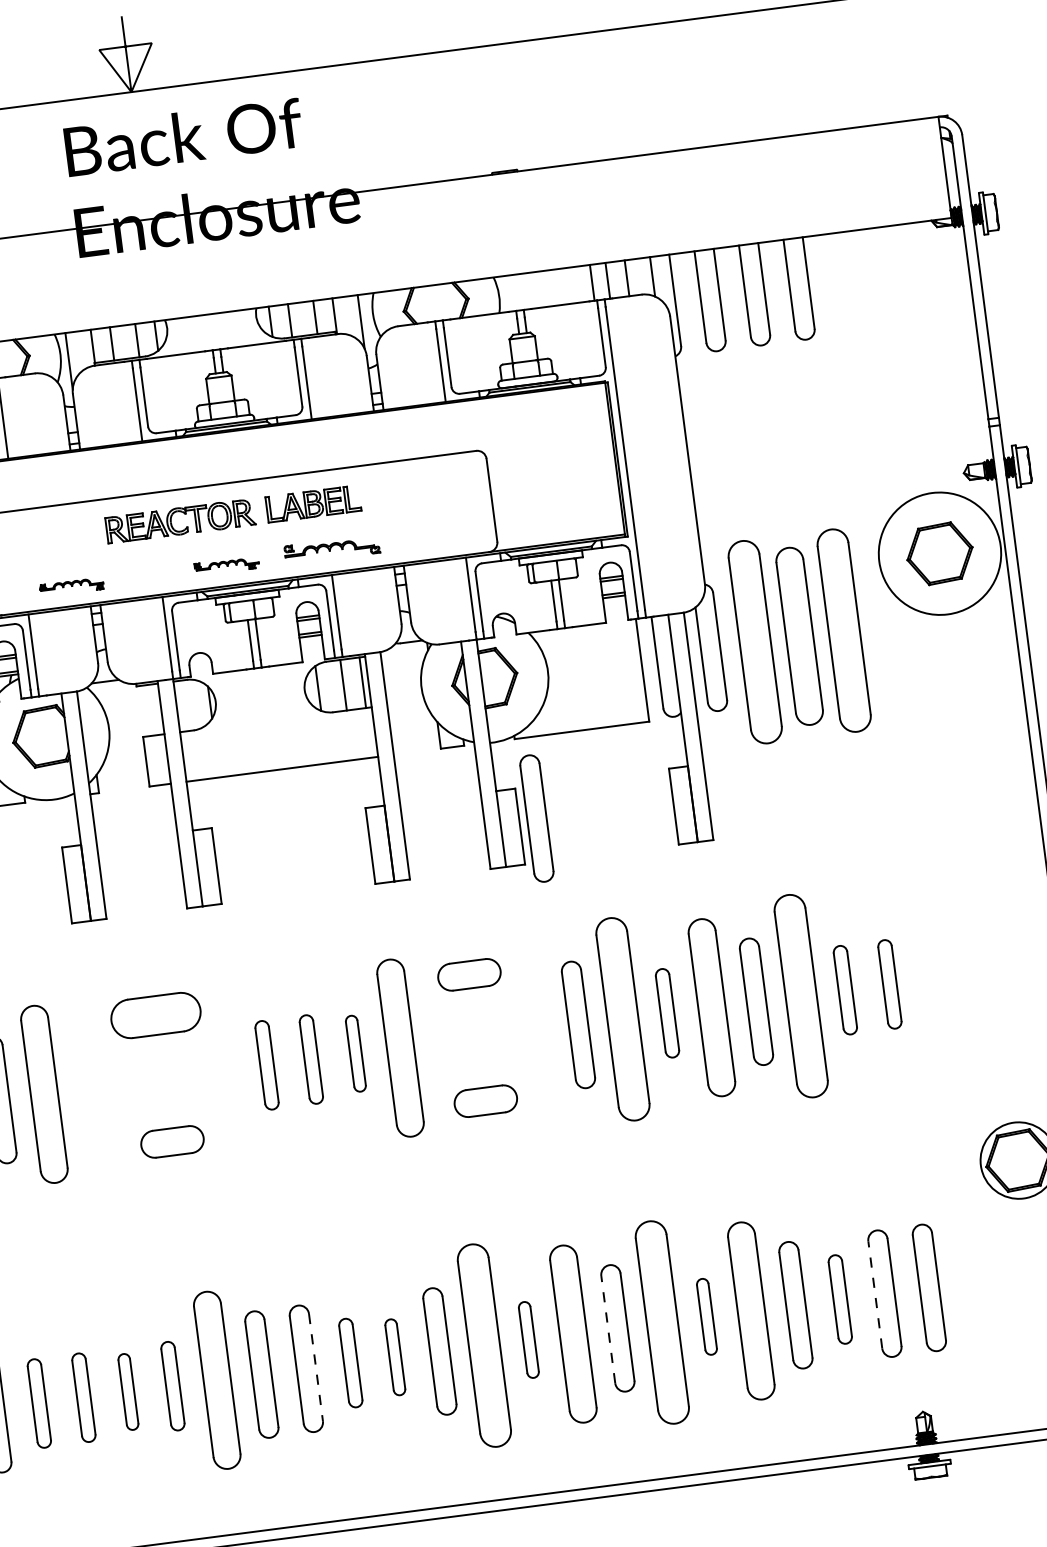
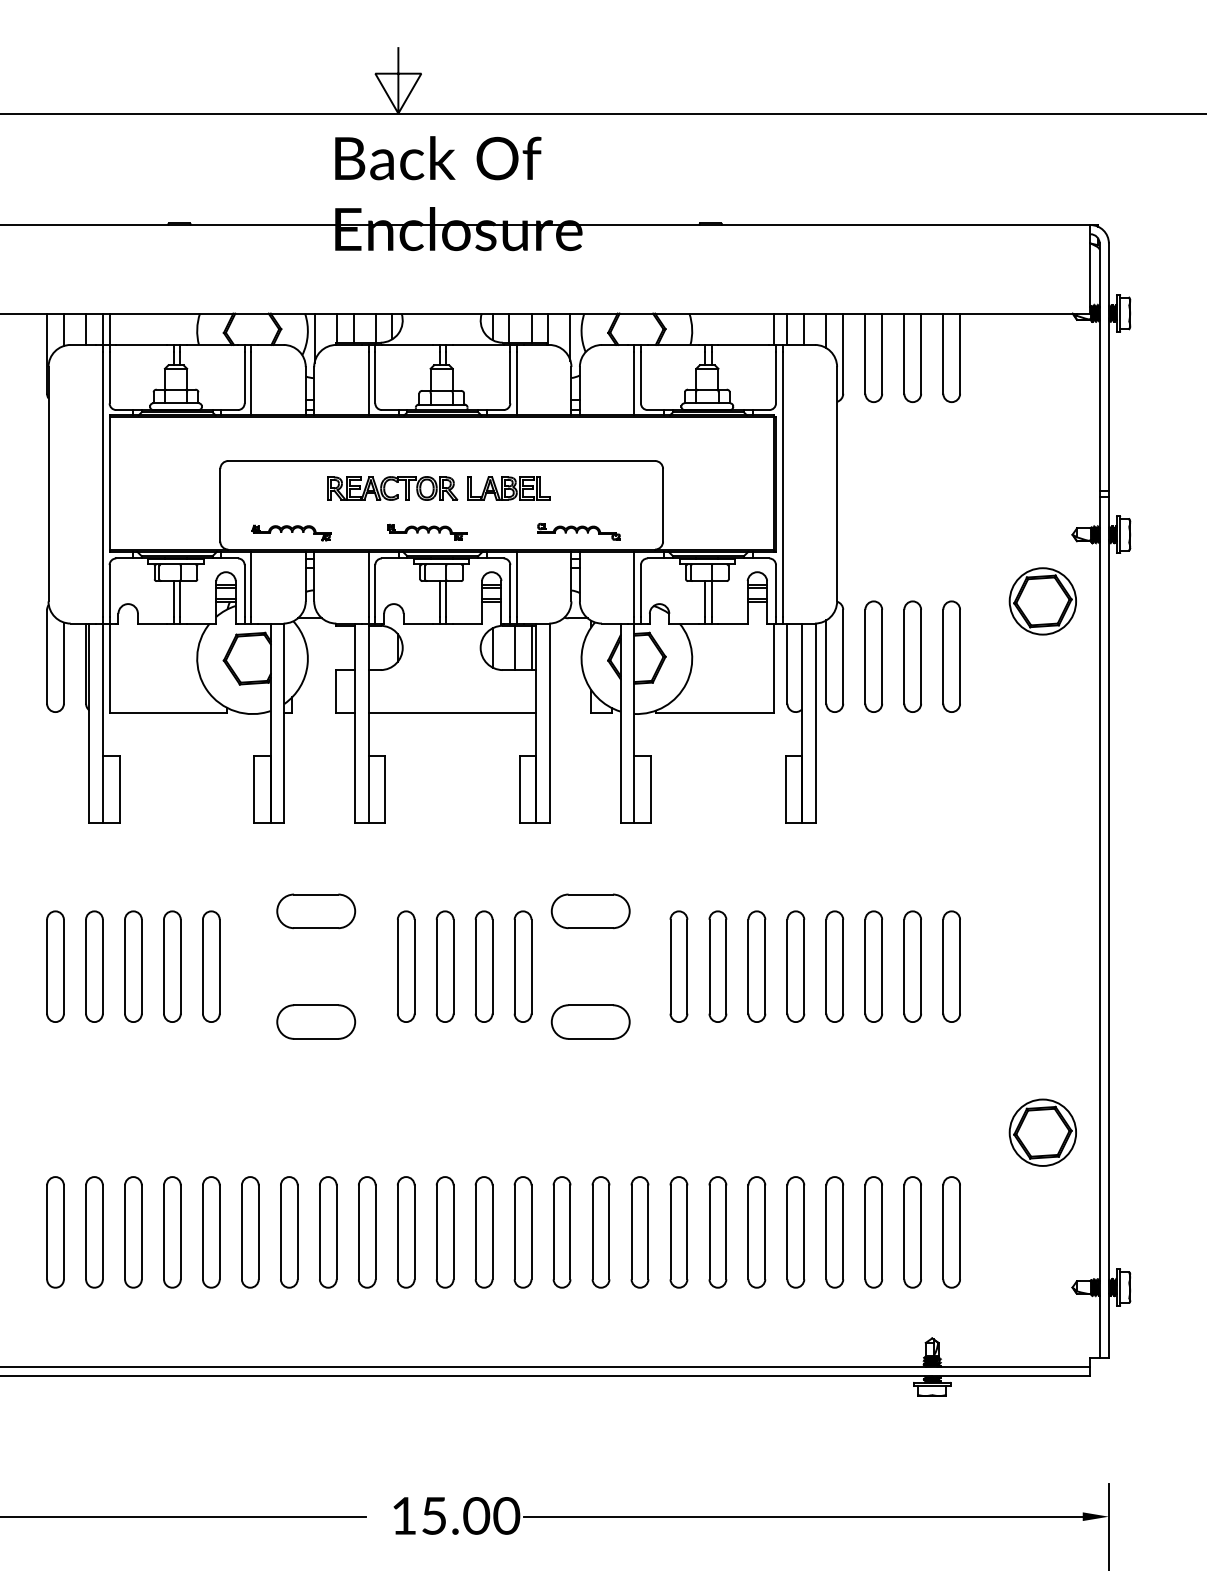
part: (331, 549) -> (578, 531), moved
circle: (939, 553) -> (1042, 601), size x0.62
part: (226, 565) -> (427, 531), size x1.43
part: (71, 586) -> (291, 532), size x1.43
part: (843, 630) -> (951, 656), size x0.62
part: (799, 635) -> (912, 656), size x0.71
part: (754, 641) -> (873, 656), size x0.62
part: (537, 818) -> (666, 784), removed
part: (469, 974) -> (590, 911), size x1.43
part: (889, 984) -> (951, 966), size x1.43
part: (845, 990) -> (912, 966), size x1.43
part: (800, 995) -> (873, 966), size x0.62
part: (711, 1007) -> (795, 966), size x0.71
part: (667, 1013) -> (756, 966), size x1.43
part: (622, 1018) -> (717, 966), size x0.62
part: (399, 1047) -> (522, 966), size x0.71
part: (355, 1053) -> (483, 966), size x1.67
part: (310, 1059) -> (444, 966), size x1.43
part: (267, 1065) -> (406, 966), size x1.43
part: (44, 1094) -> (211, 966), size x0.71
part: (485, 1100) -> (590, 1021), size x1.43
part: (172, 1141) -> (316, 1021), size x1.43
line: (875, 1295) -> (904, 1232), dashed -> solid
part: (840, 1299) -> (873, 1232), size x1.43
part: (751, 1311) -> (795, 1232), size x0.71
part: (706, 1316) -> (756, 1232), size x1.67
part: (661, 1322) -> (717, 1232), size x0.62
line: (608, 1329) -> (670, 1232), dashed -> solid
part: (572, 1334) -> (639, 1232), size x0.71
part: (528, 1340) -> (600, 1232), size x1.67
part: (483, 1345) -> (561, 1232), size x0.62
part: (394, 1357) -> (483, 1232), size x1.67
part: (350, 1363) -> (444, 1232), size x1.43
line: (315, 1367) -> (414, 1232), dashed -> solid
part: (217, 1380) -> (328, 1232), size x0.71
part: (173, 1386) -> (289, 1232), size x1.43
part: (128, 1392) -> (250, 1232), size x1.67
part: (84, 1397) -> (211, 1232), size x1.43
part: (39, 1403) -> (172, 1232), size x1.43

